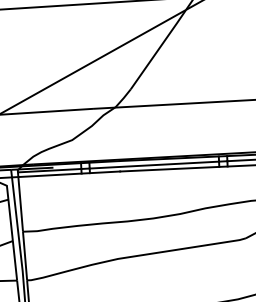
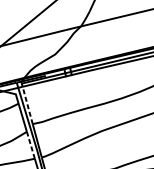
line: (20, 203) -> (27, 104), solid -> dashed
line: (15, 260) -> (31, 145), solid -> dashed

